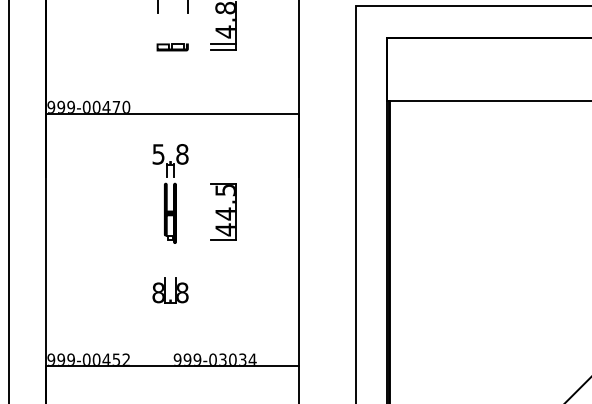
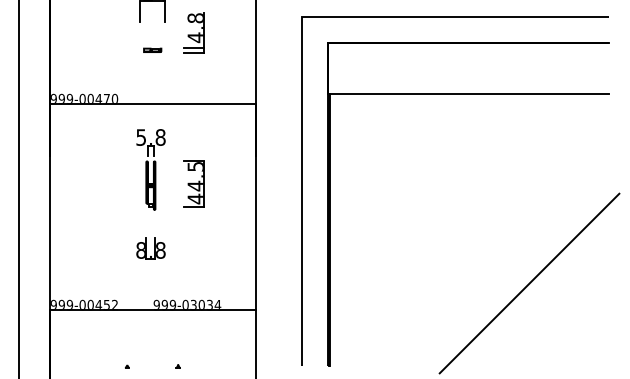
part: (172, 47) -> (152, 50), size x0.7

